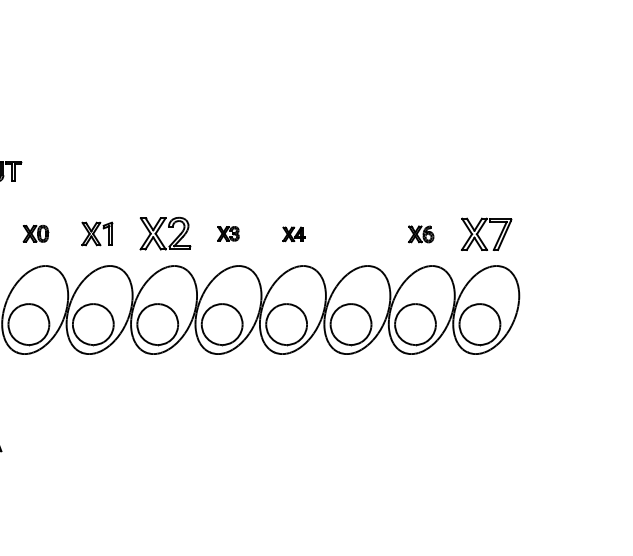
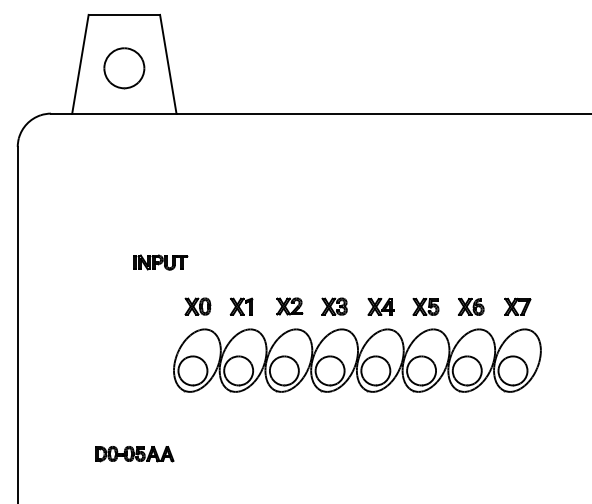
part: (35, 233) -> (197, 306), size x1.43
part: (164, 233) -> (289, 306), size x0.71
part: (228, 233) -> (334, 306), size x1.67
part: (293, 233) -> (380, 306), size x1.67
part: (356, 233) -> (425, 306), added
part: (421, 233) -> (471, 306), size x1.43
part: (486, 233) -> (517, 306), size x0.71

